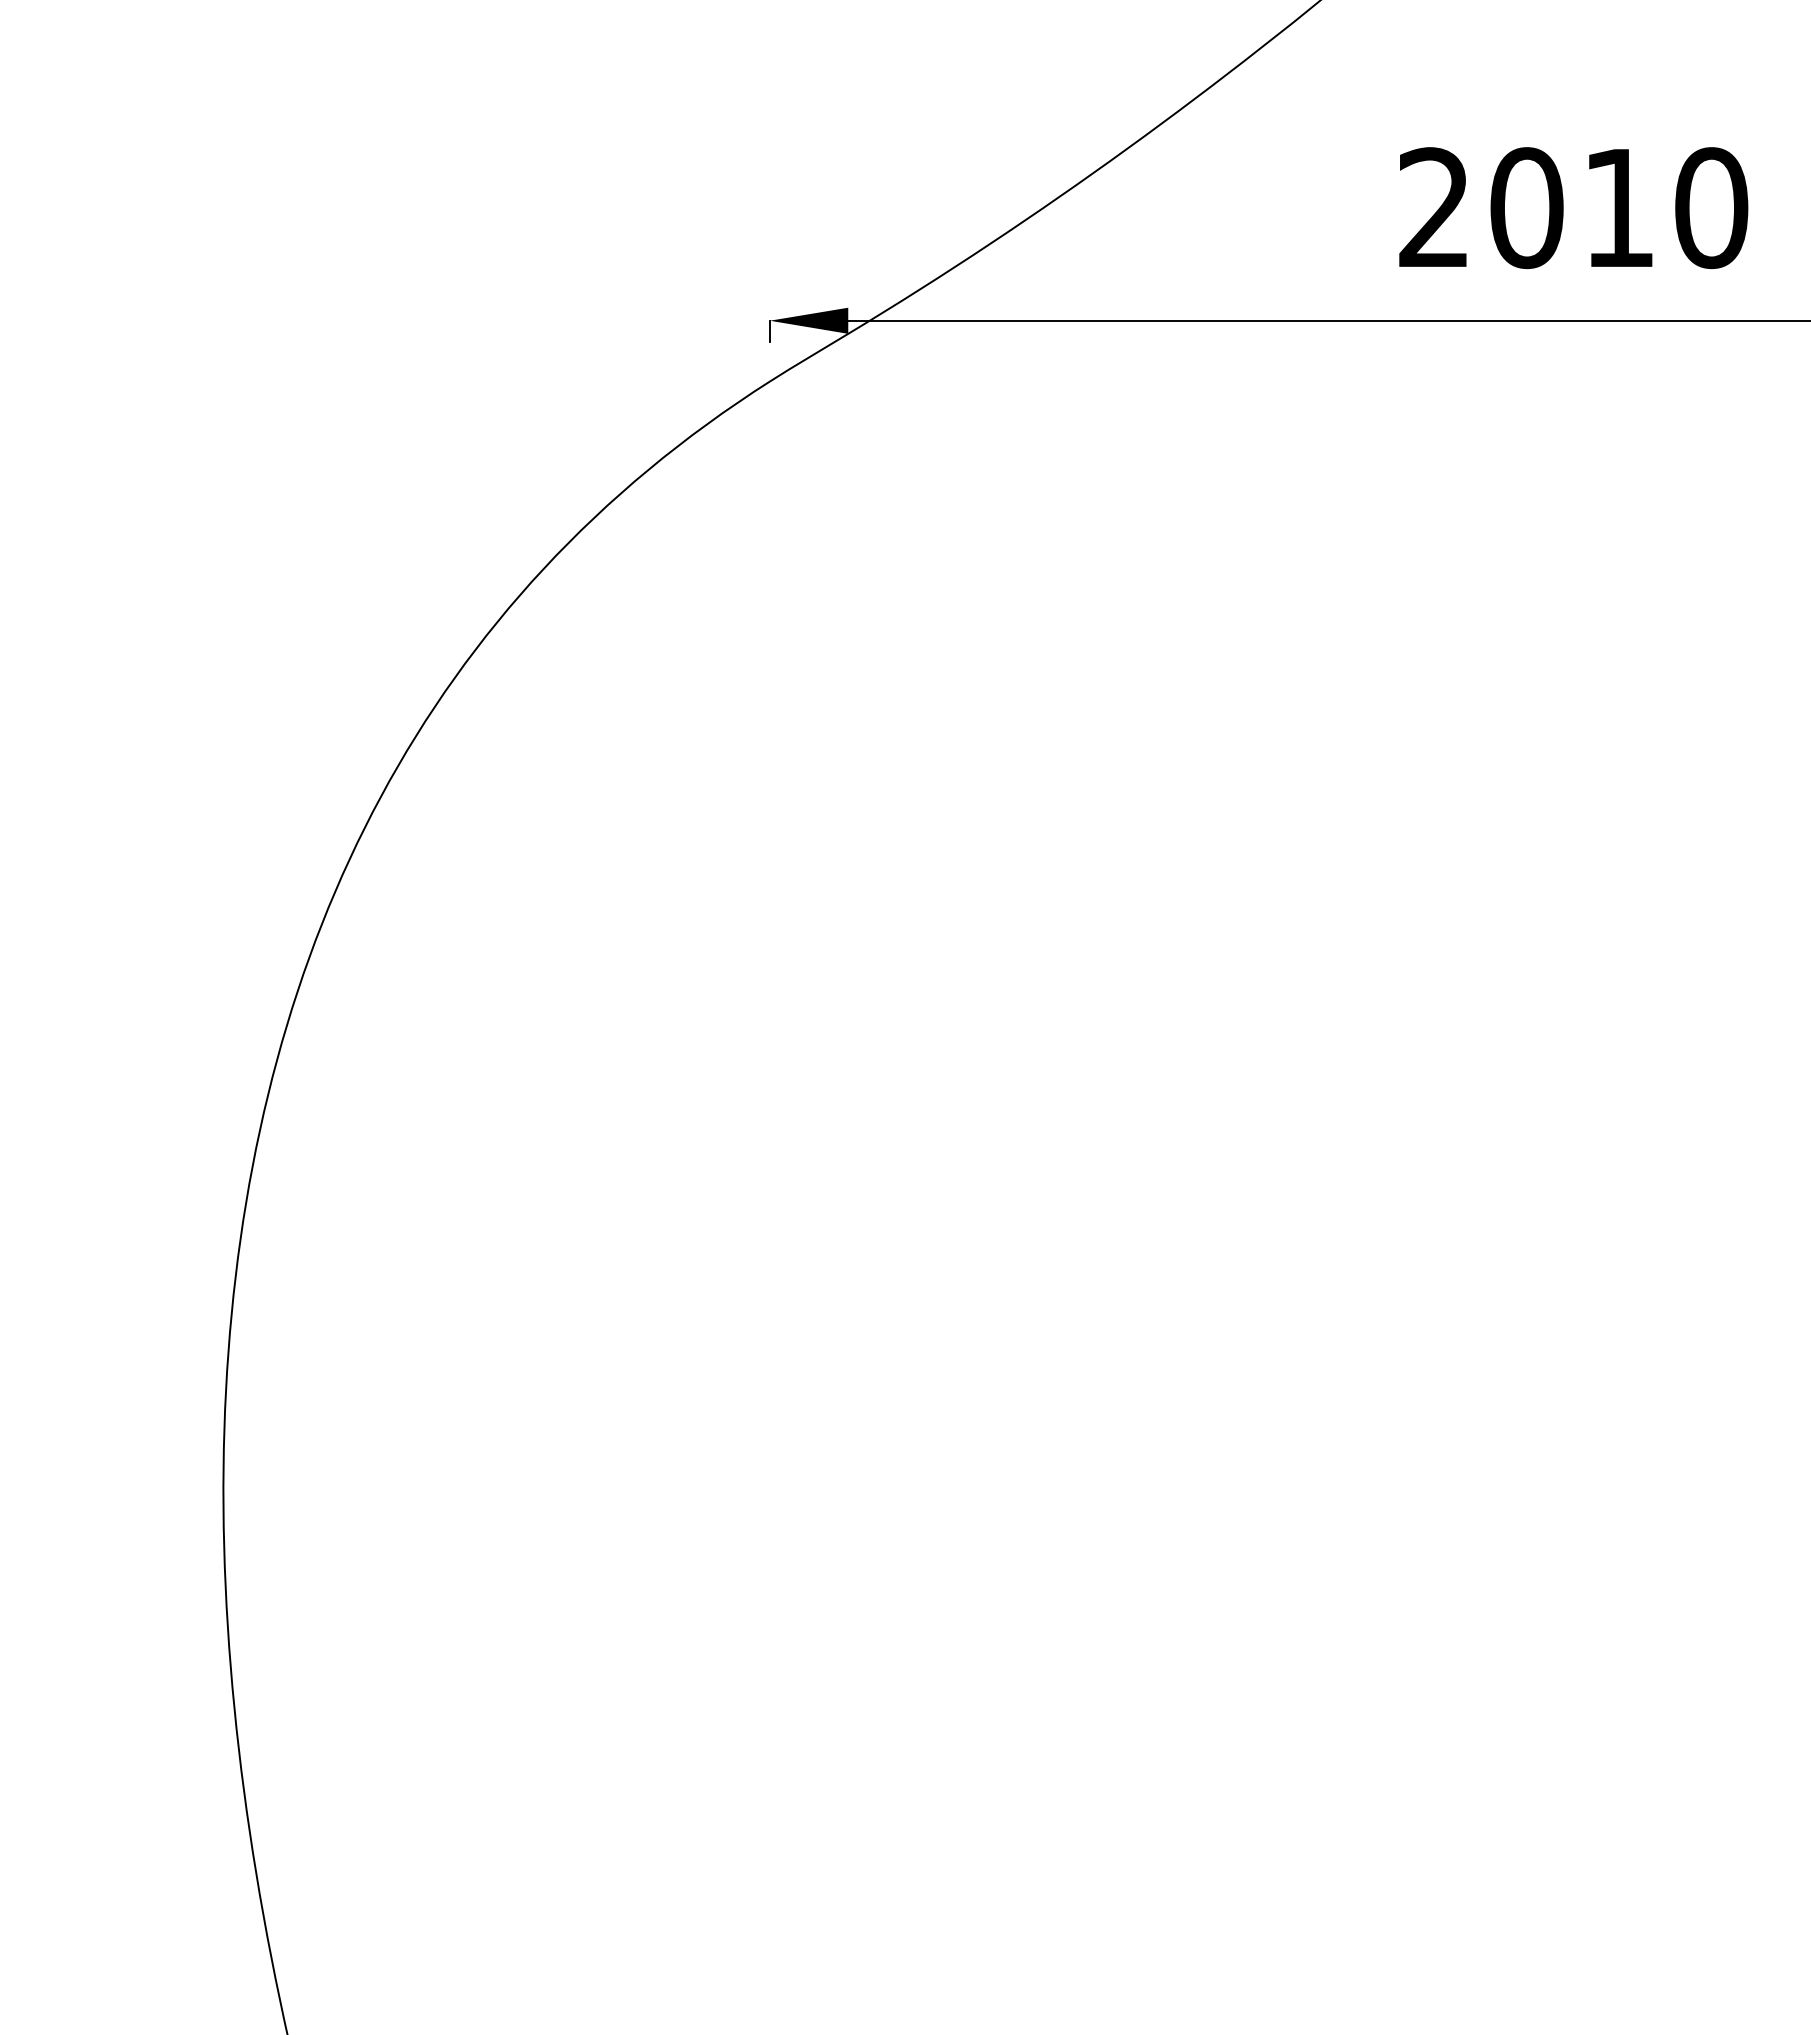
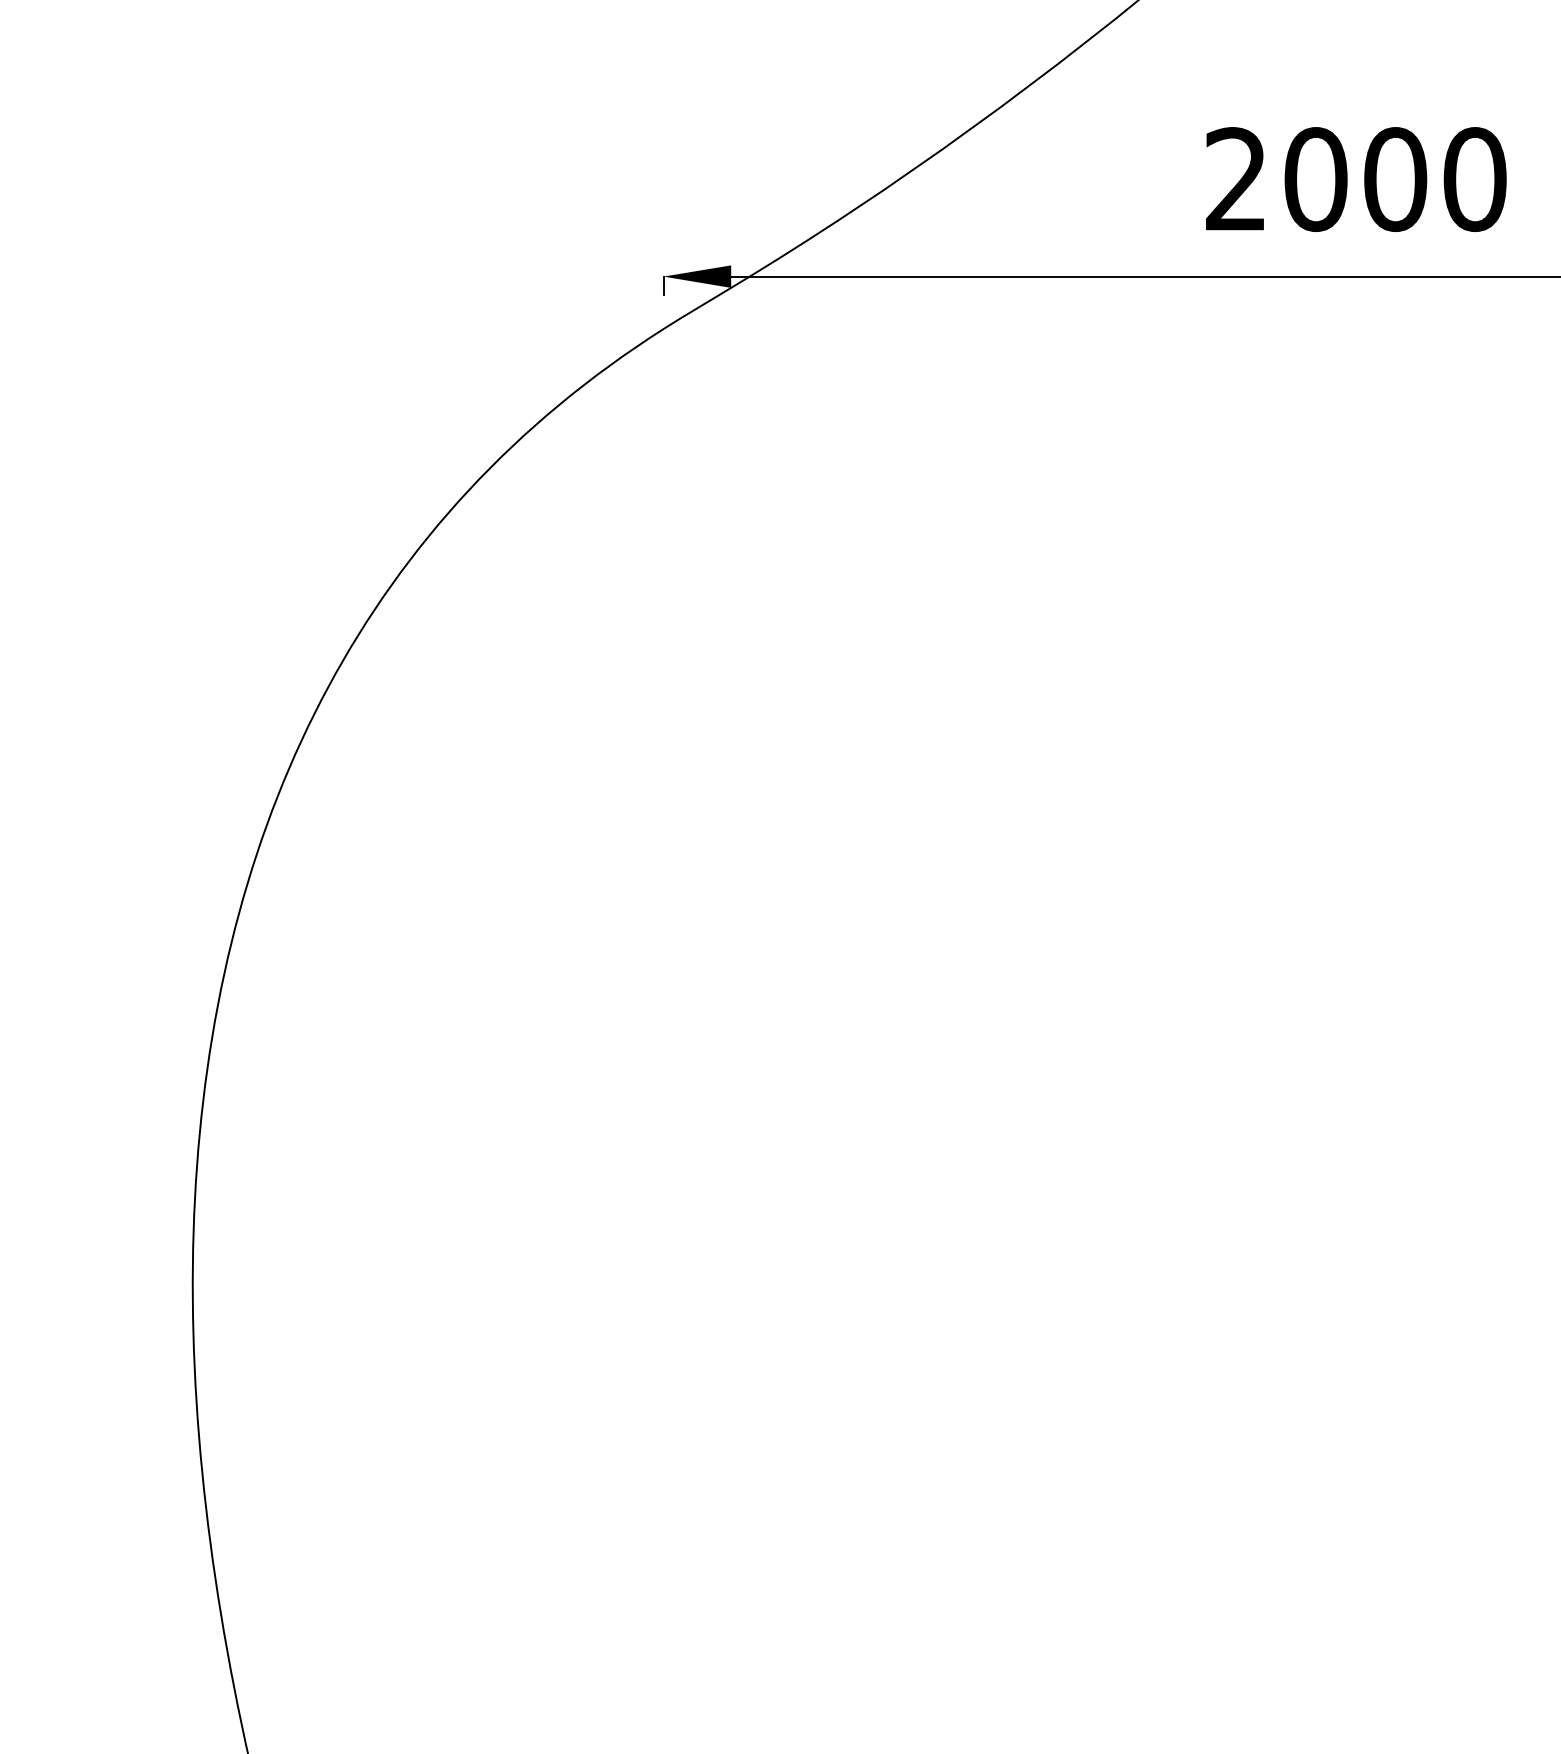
text: (1619, 208) -> (1395, 179), 2010 -> 2000

